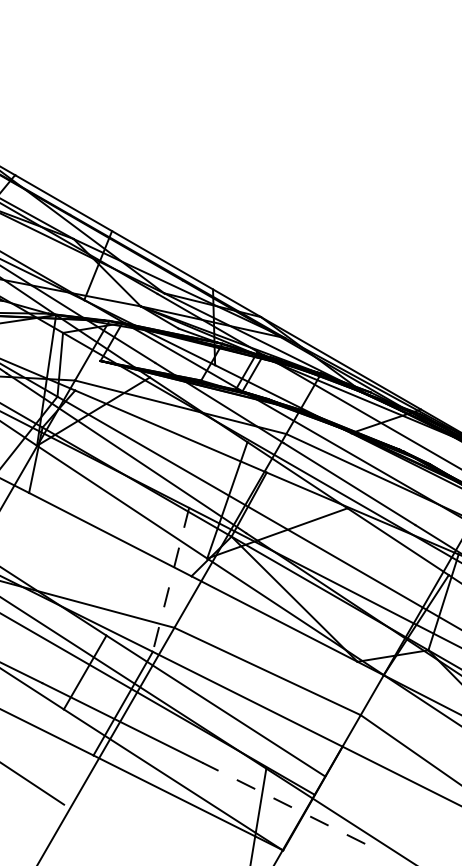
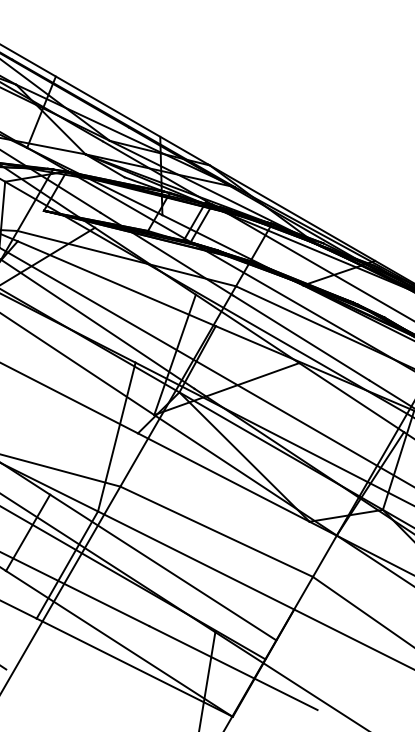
line: (170, 580) -> (116, 437), dashed -> solid
line: (283, 803) -> (233, 668), dashed -> solid

